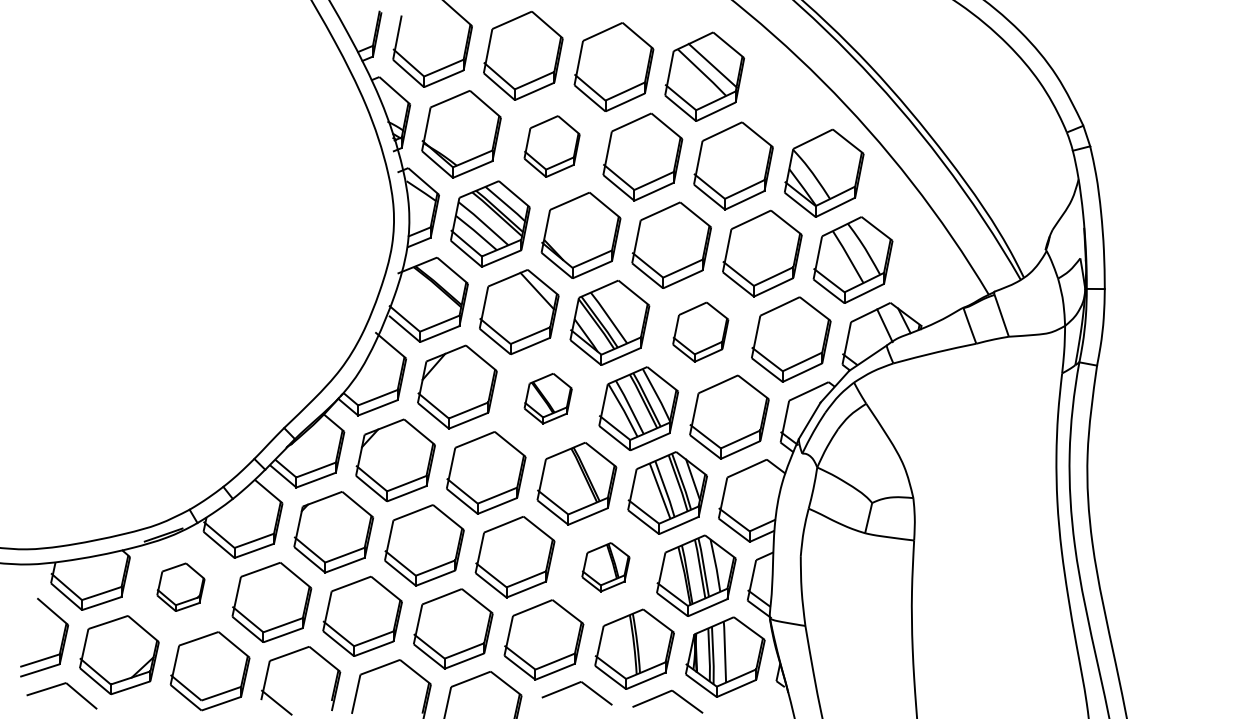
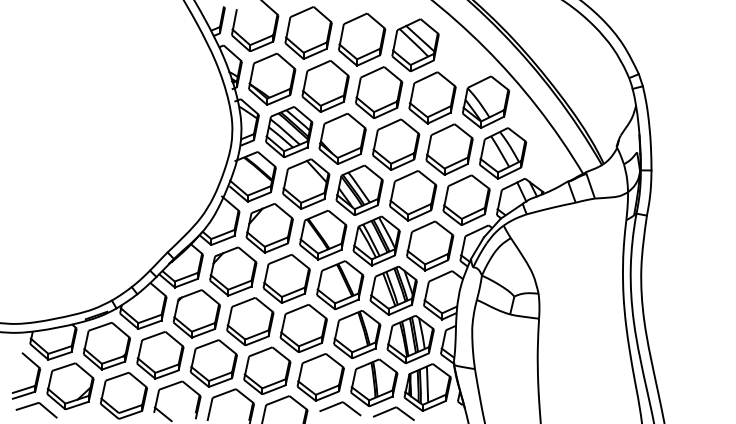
part: (551, 146) -> (325, 86), size x1.43
part: (701, 331) -> (413, 195), size x1.43
part: (548, 397) -> (323, 234), size x1.67
part: (606, 567) -> (357, 334), size x1.67
part: (180, 587) -> (106, 346), size x1.67

